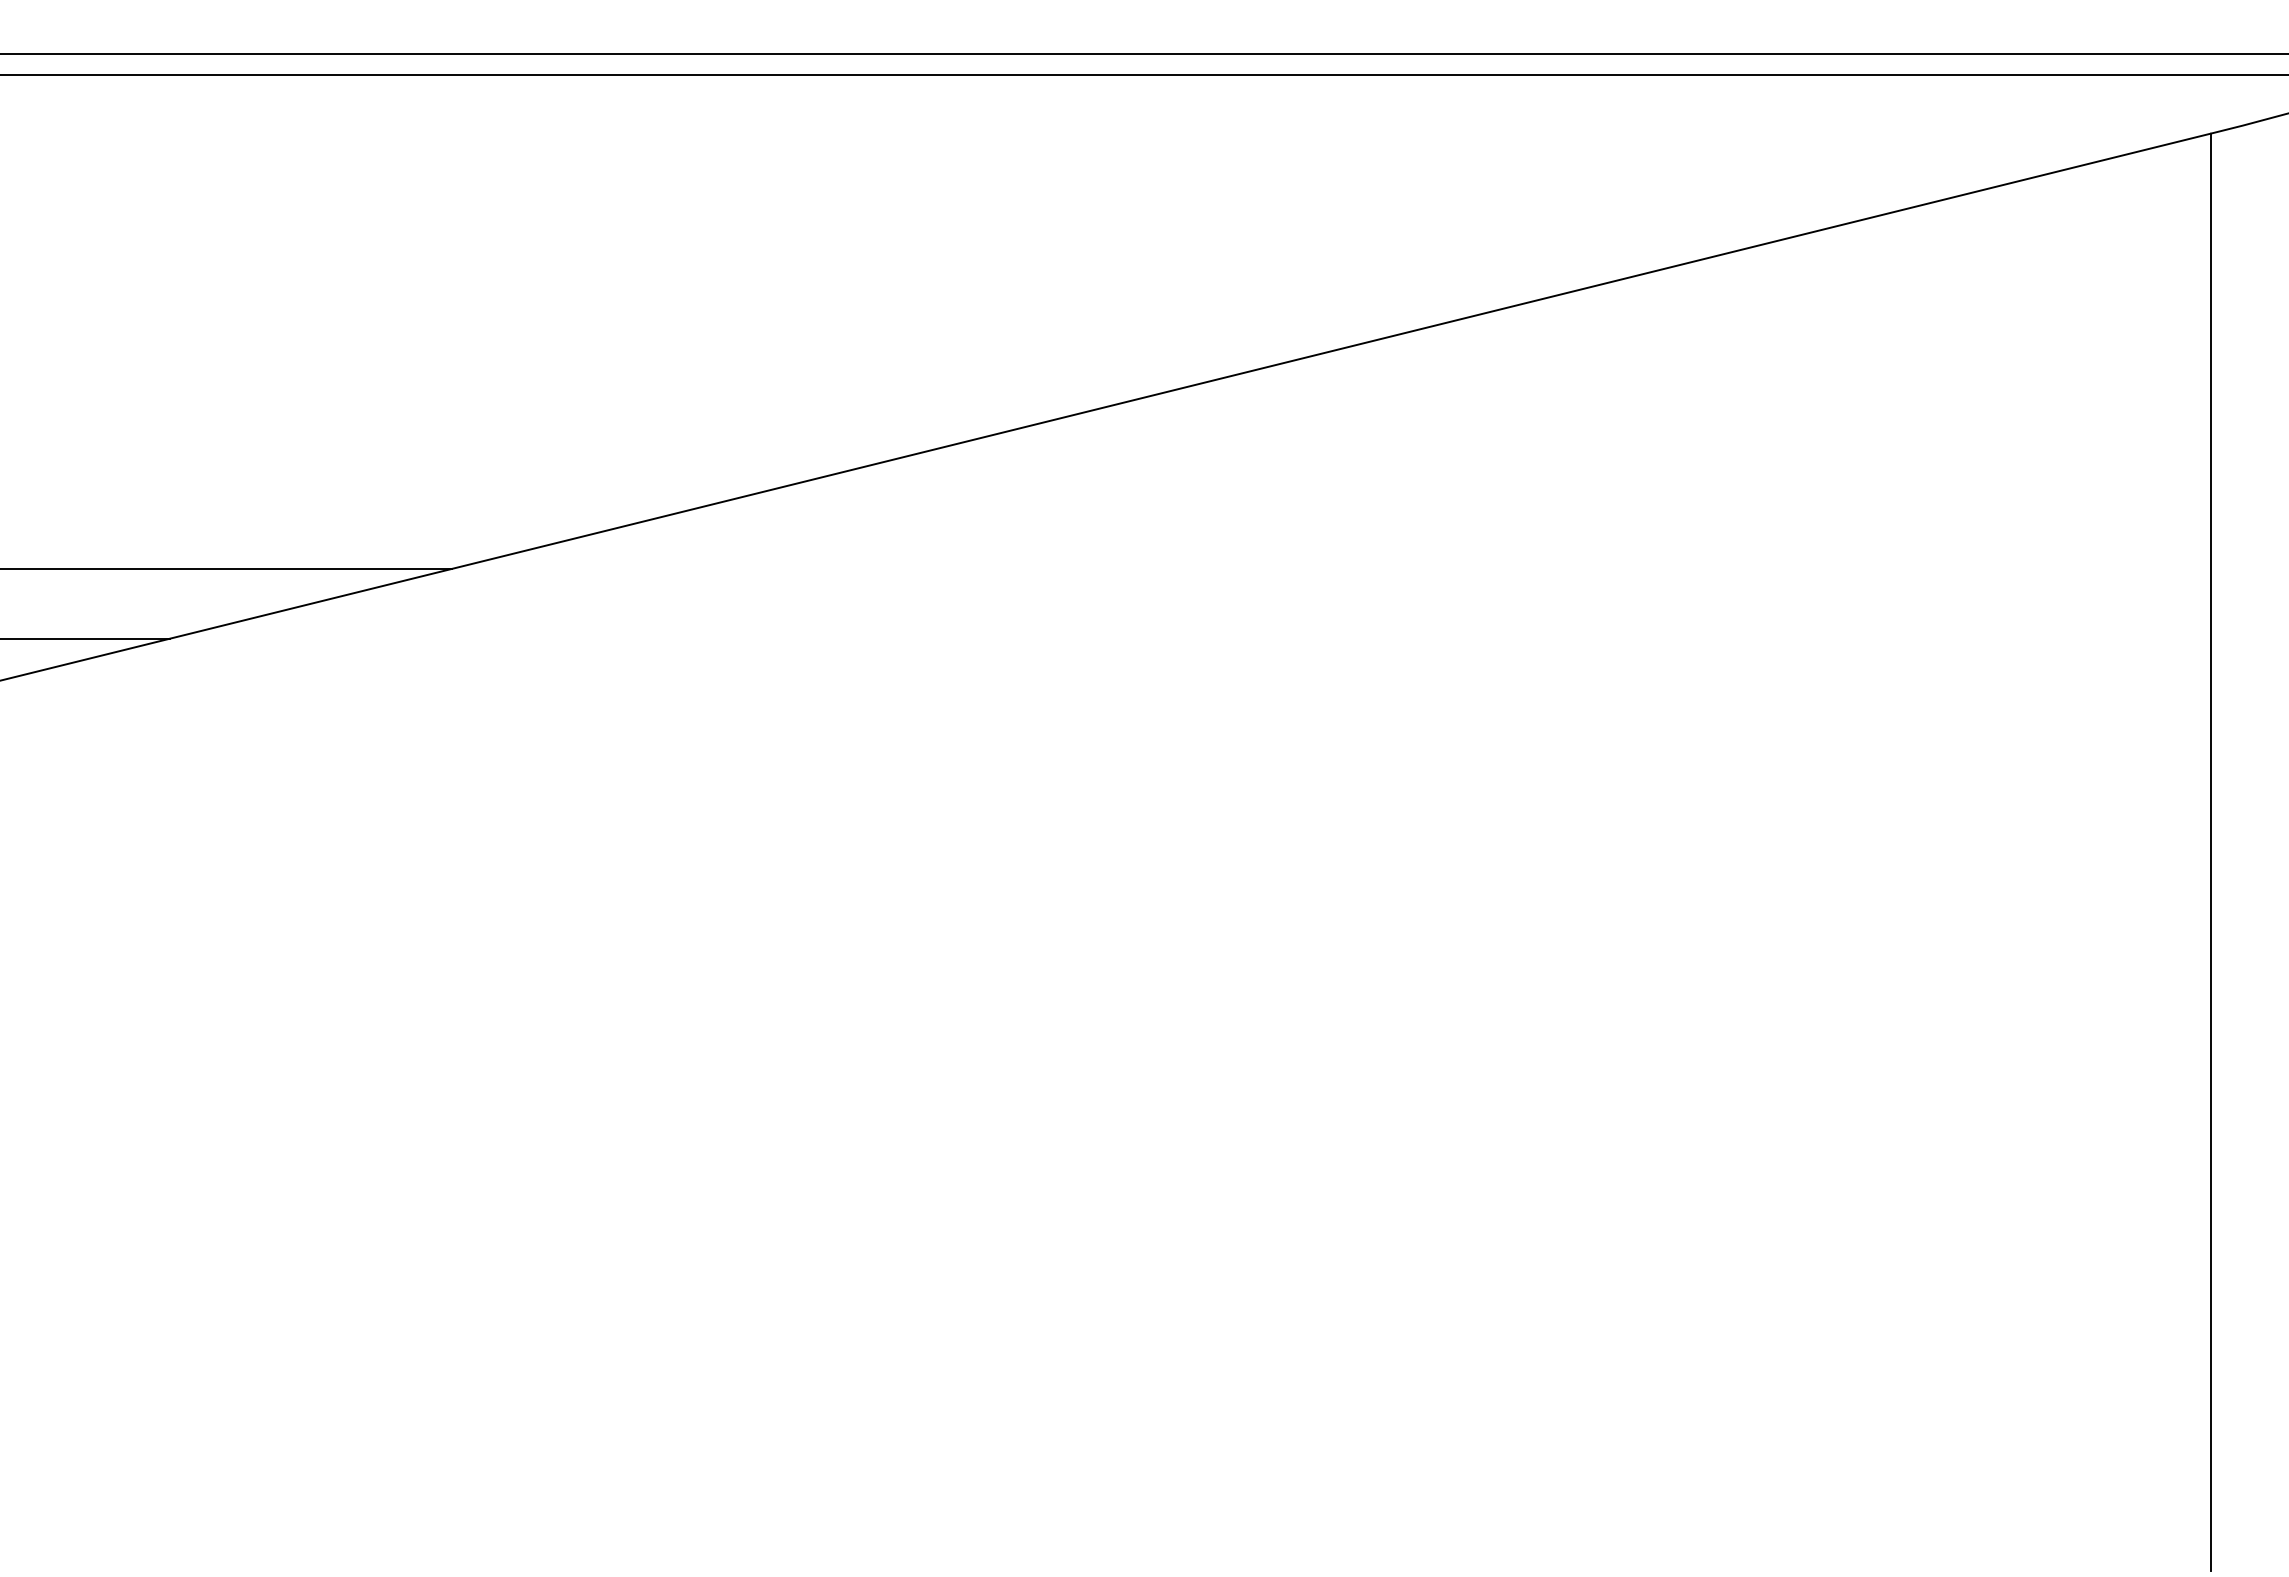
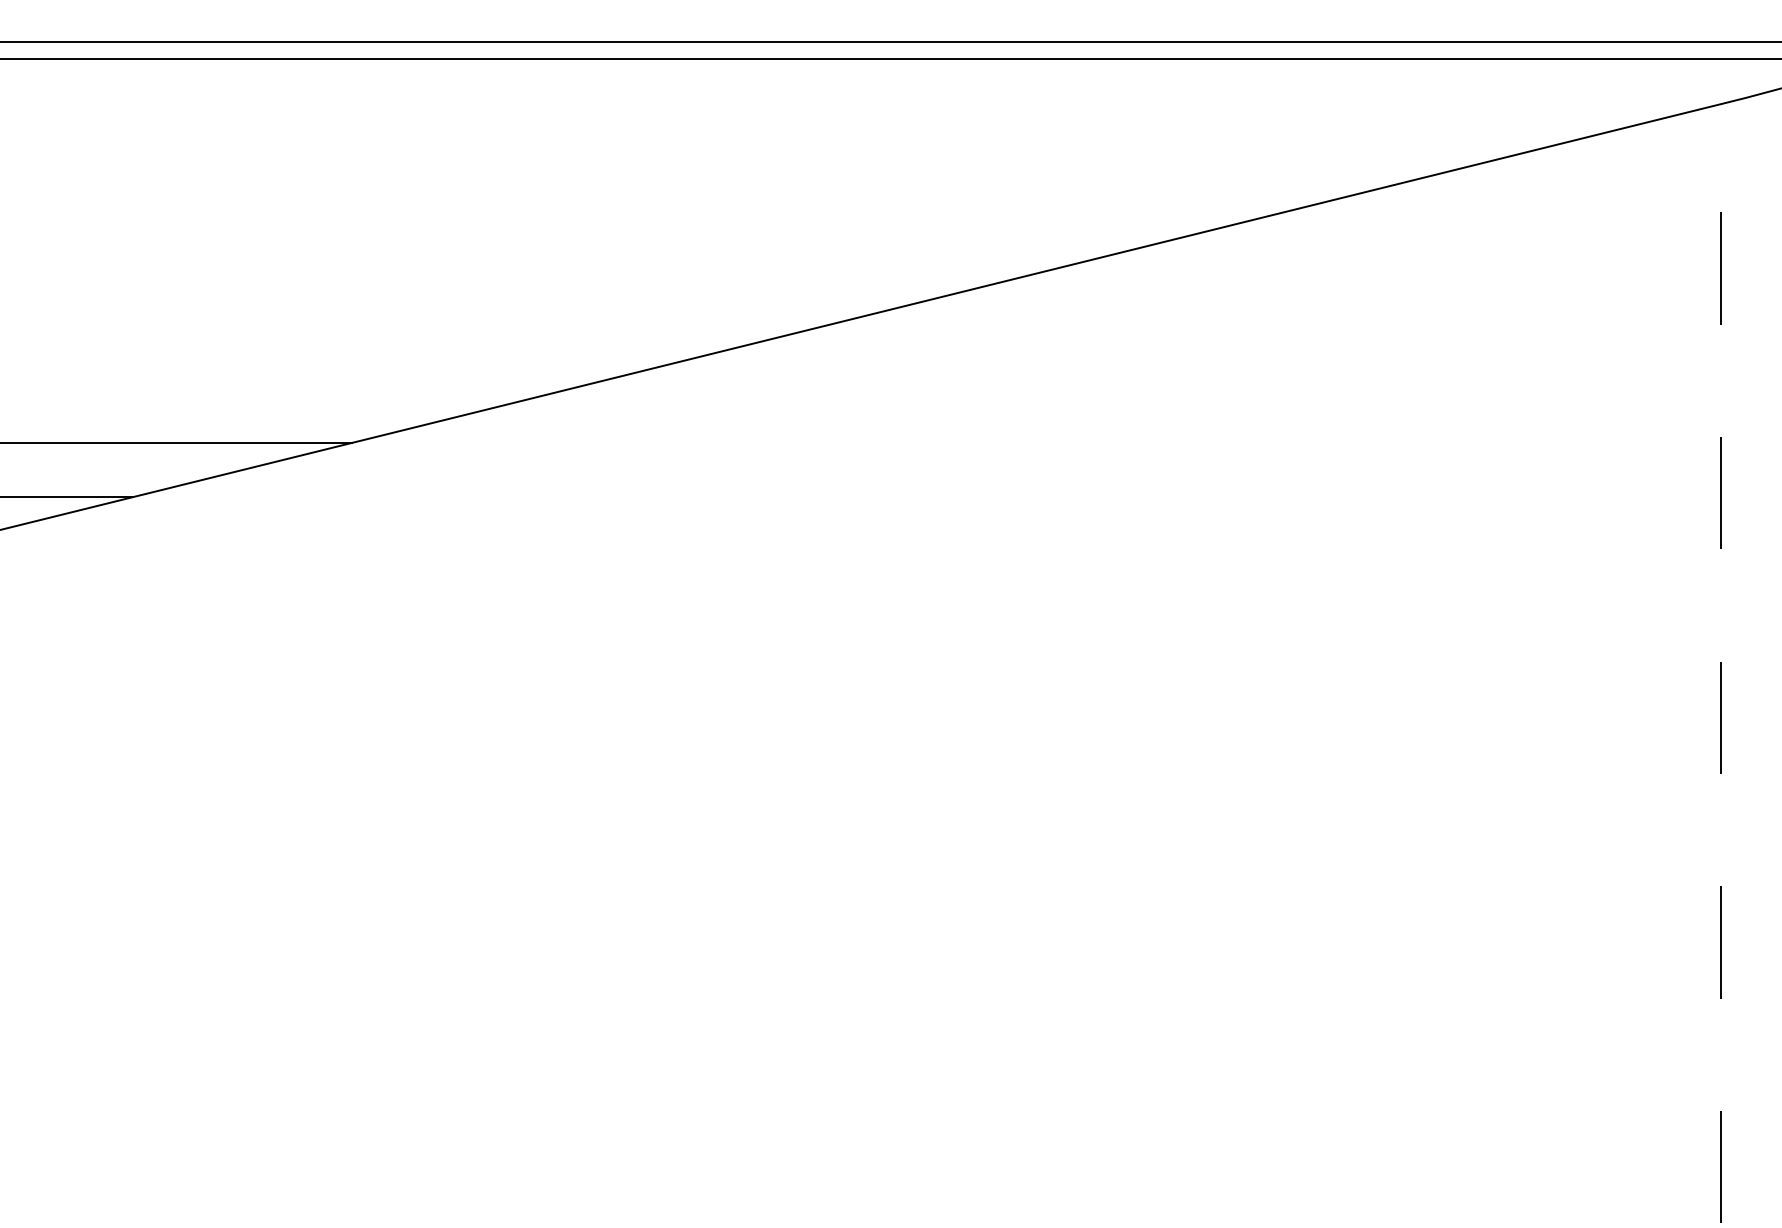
line: (2210, 852) -> (1721, 663), solid -> dashed

